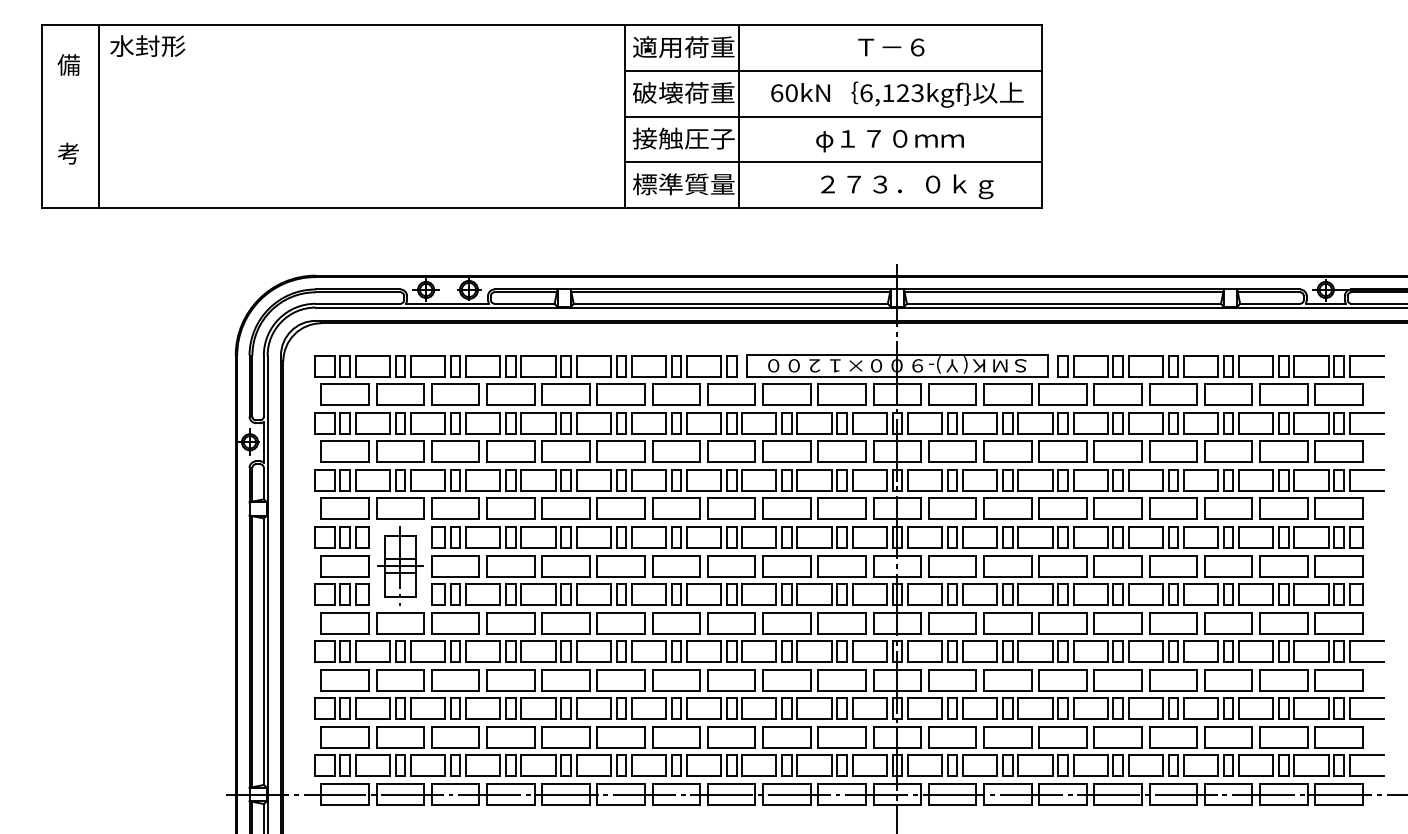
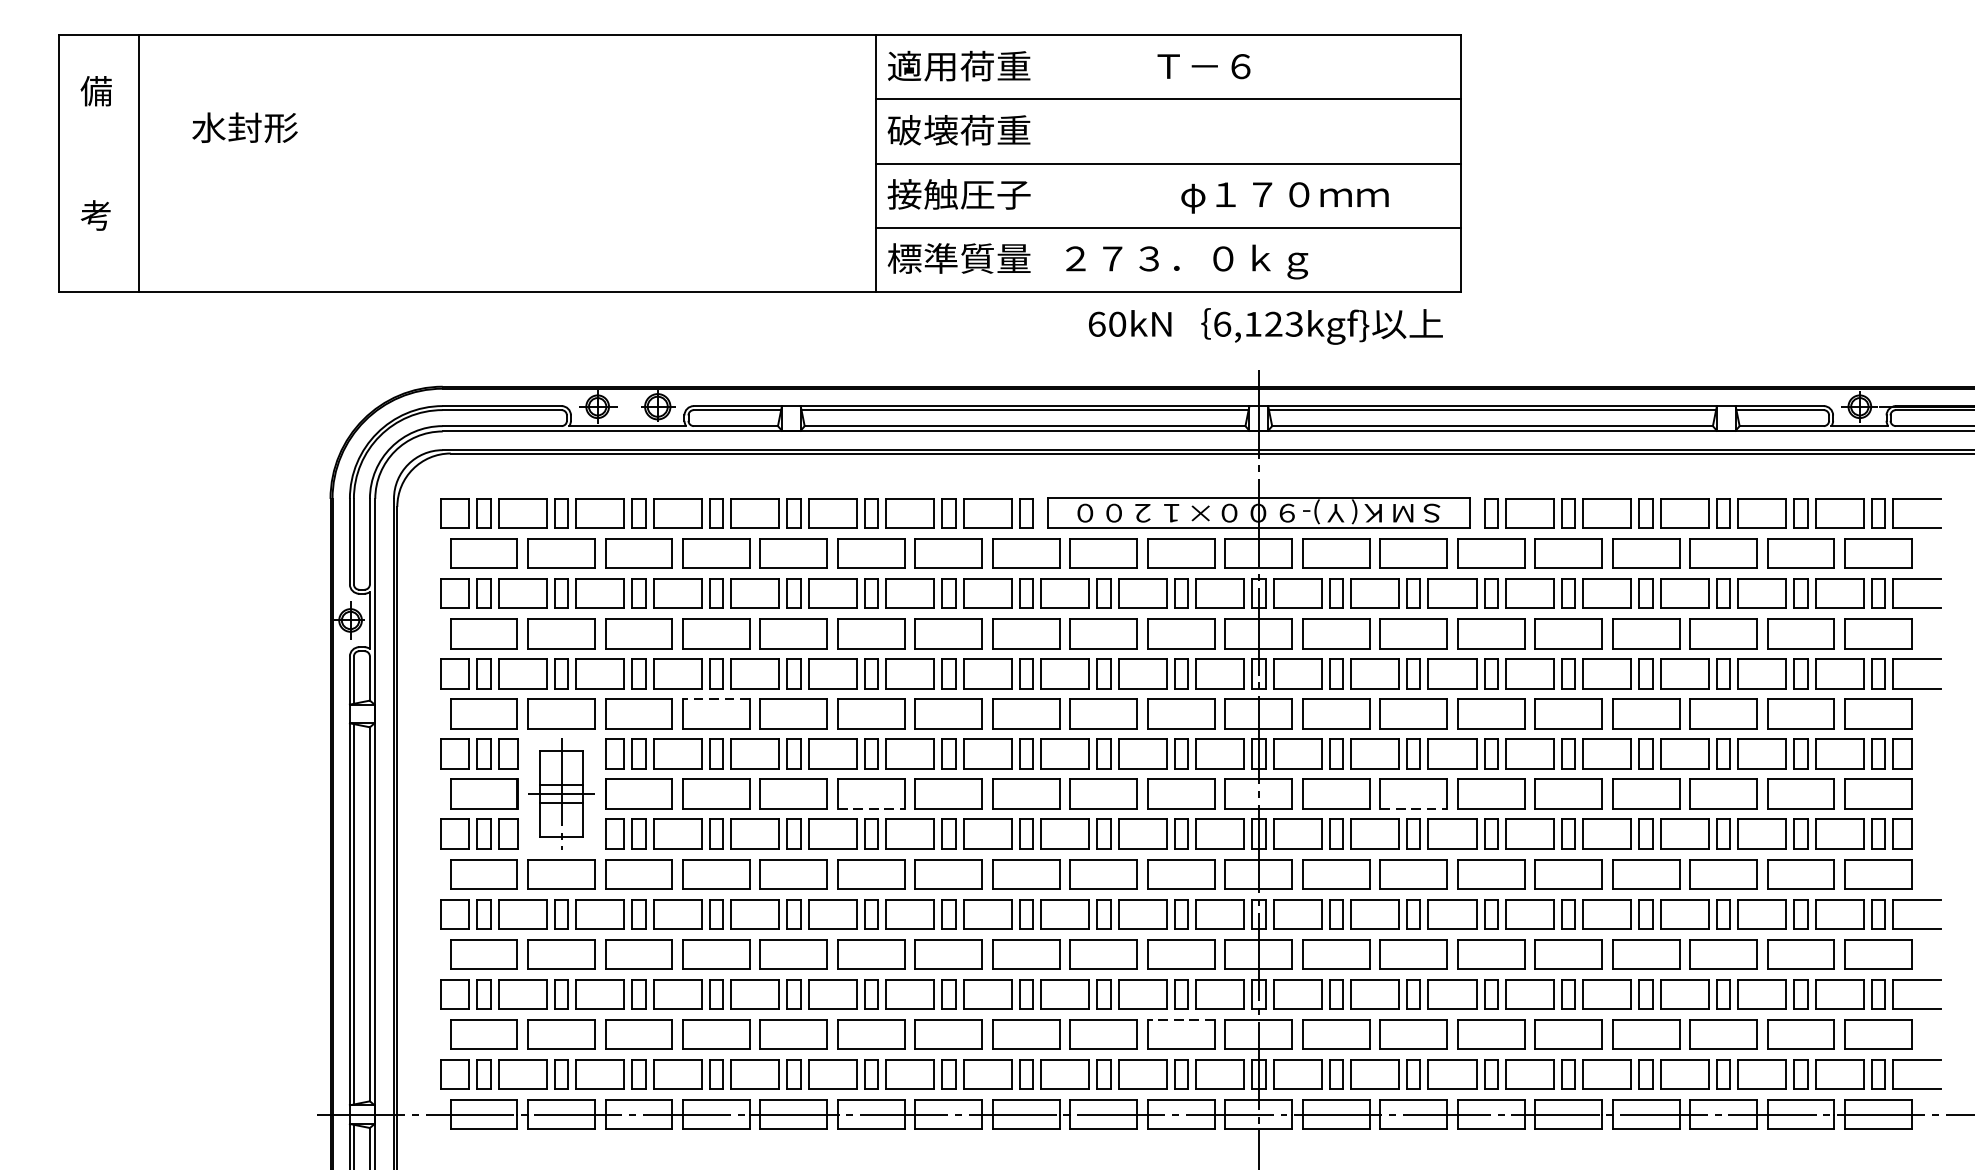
text: (147, 45) -> (244, 126), moved
text: (891, 47) -> (1204, 66), moved
text: (897, 94) -> (1265, 326), moved
line: (739, 116) -> (1037, 163), removed
text: (889, 141) -> (1284, 198), moved
text: (907, 186) -> (1187, 261), moved
line: (510, 498) -> (716, 699), solid -> dashed
line: (621, 576) -> (871, 808), solid -> dashed
line: (1007, 576) -> (1413, 808), solid -> dashed
line: (842, 726) -> (1181, 1019), solid -> dashed

